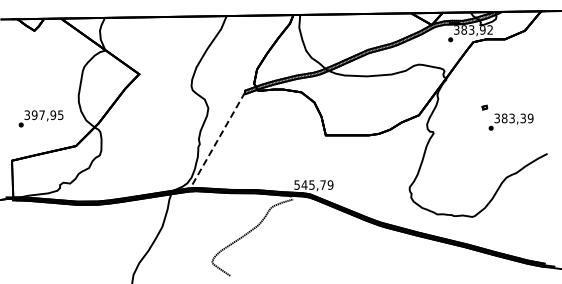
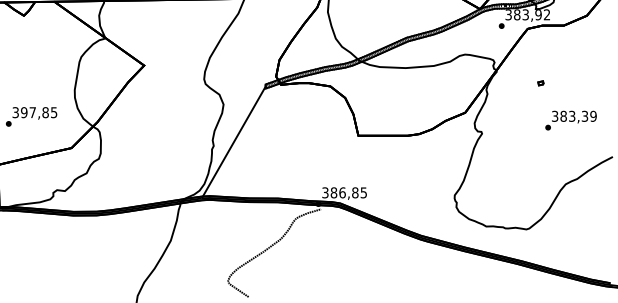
part: (484, 107) -> (540, 83), moved
text: (53, 114) -> (45, 111), 397,95 -> 397,85
line: (217, 140) -> (234, 141), dashed -> solid
text: (313, 184) -> (344, 192), 545,79 -> 386,85

